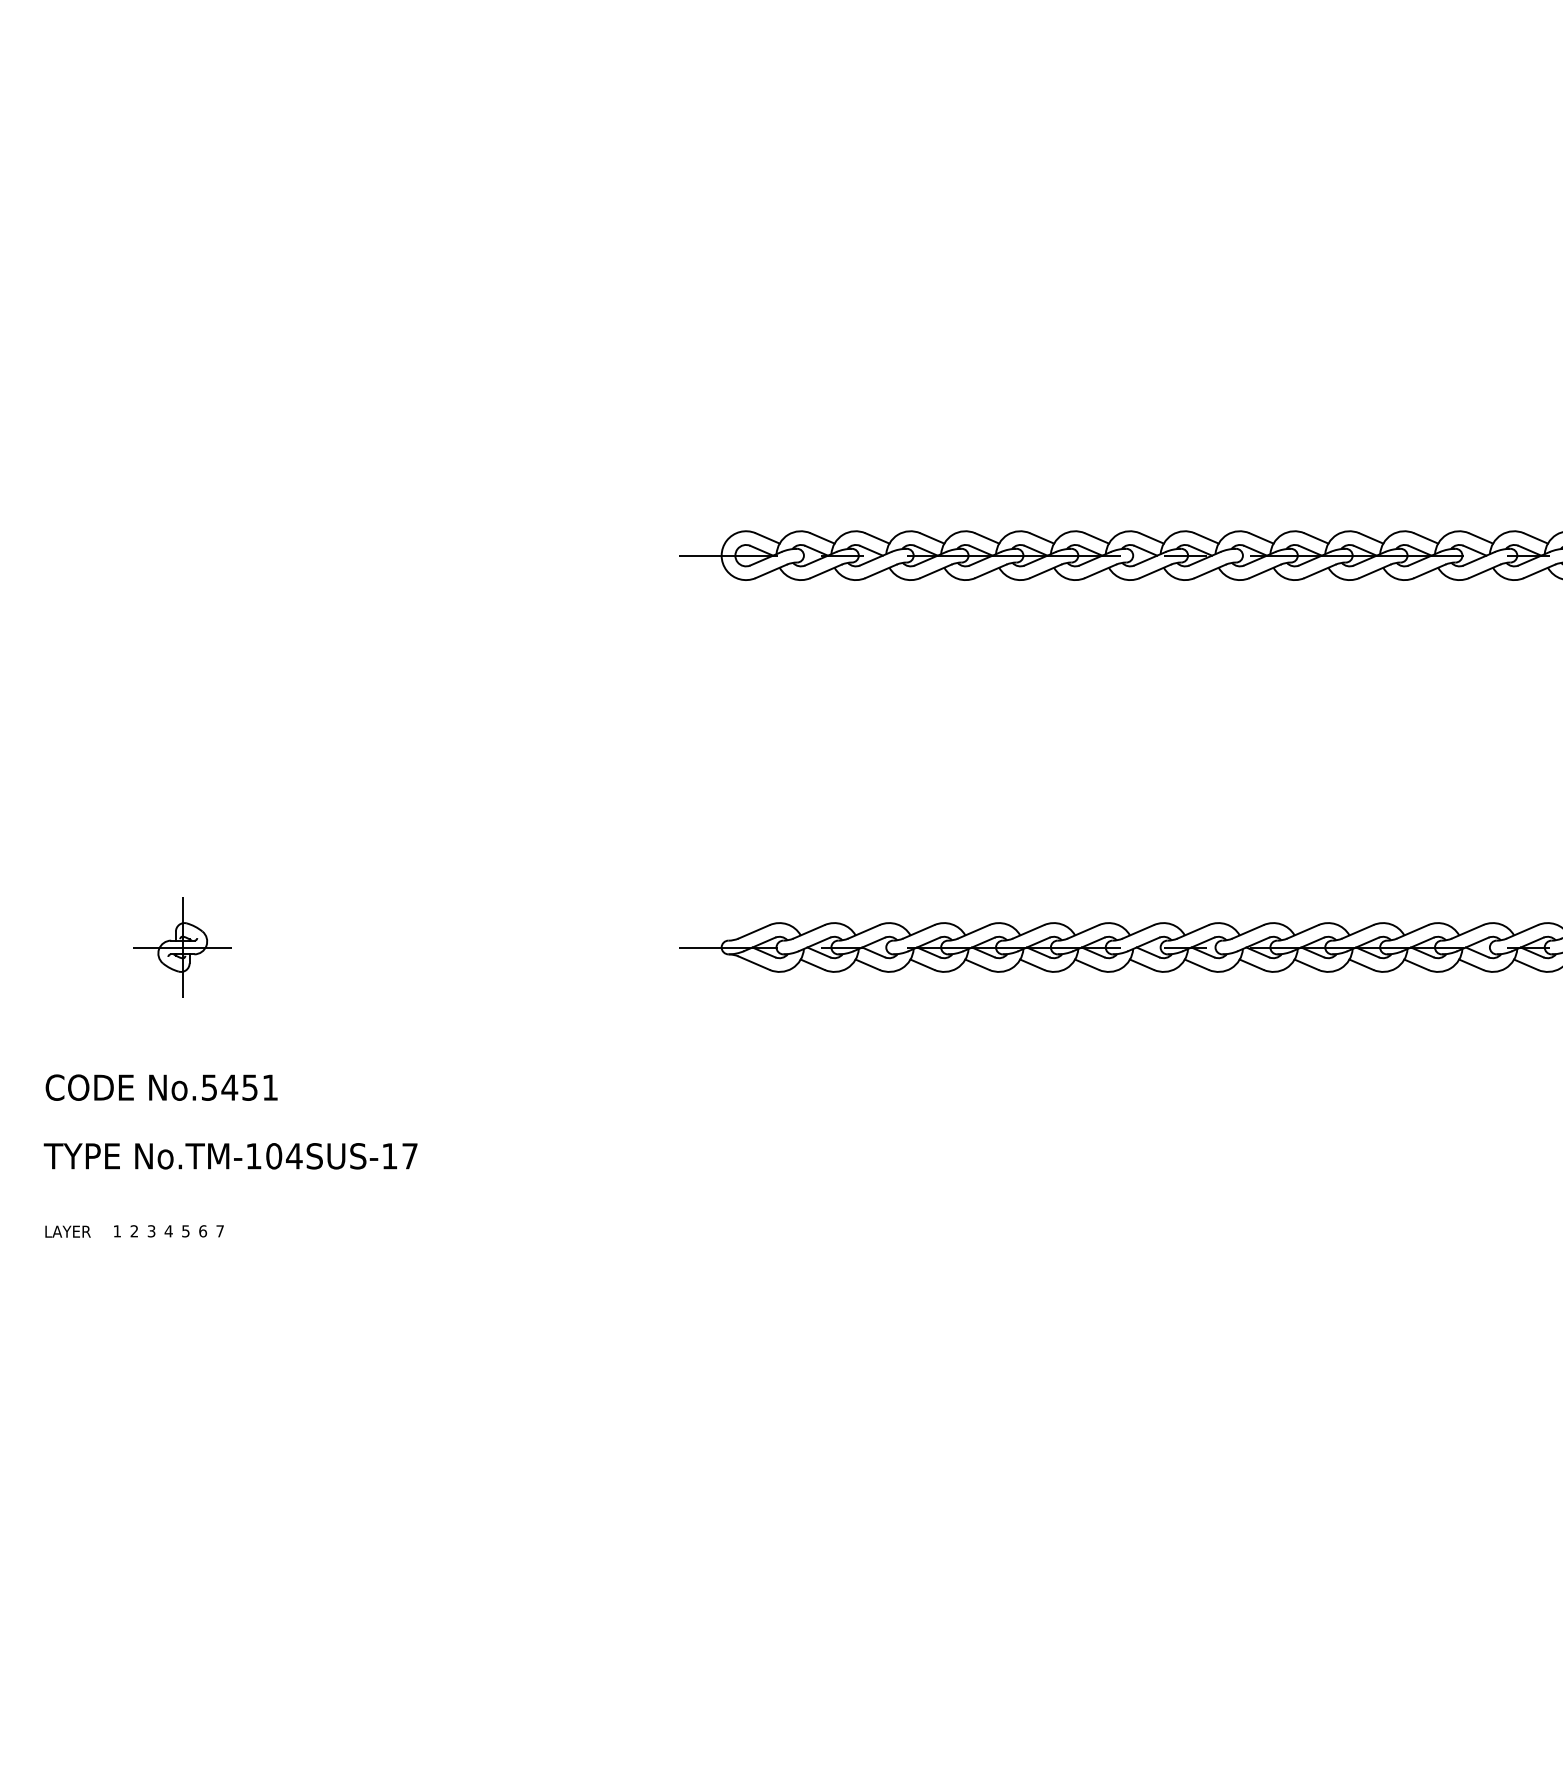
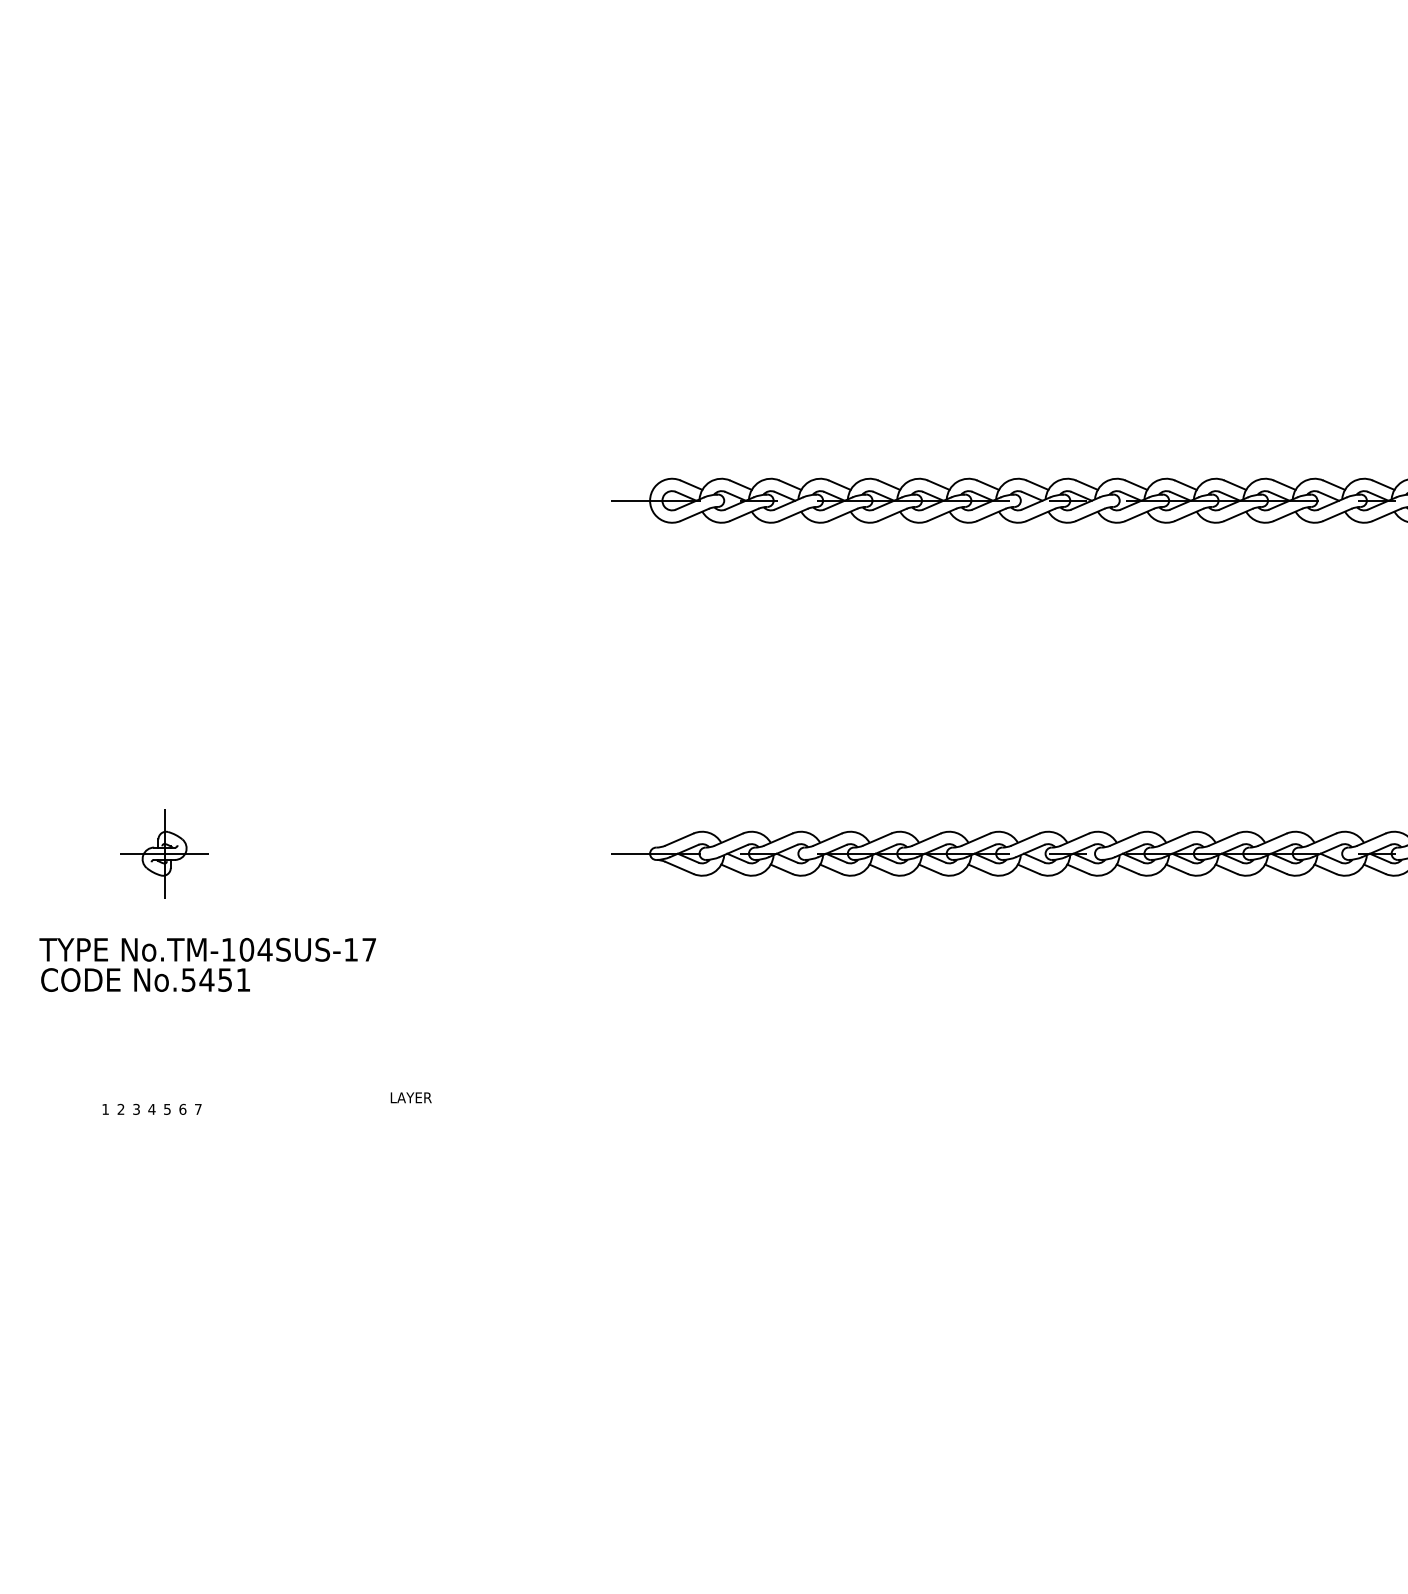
text: (230, 1155) -> (207, 949), moved
text: (67, 1231) -> (410, 1097), moved

